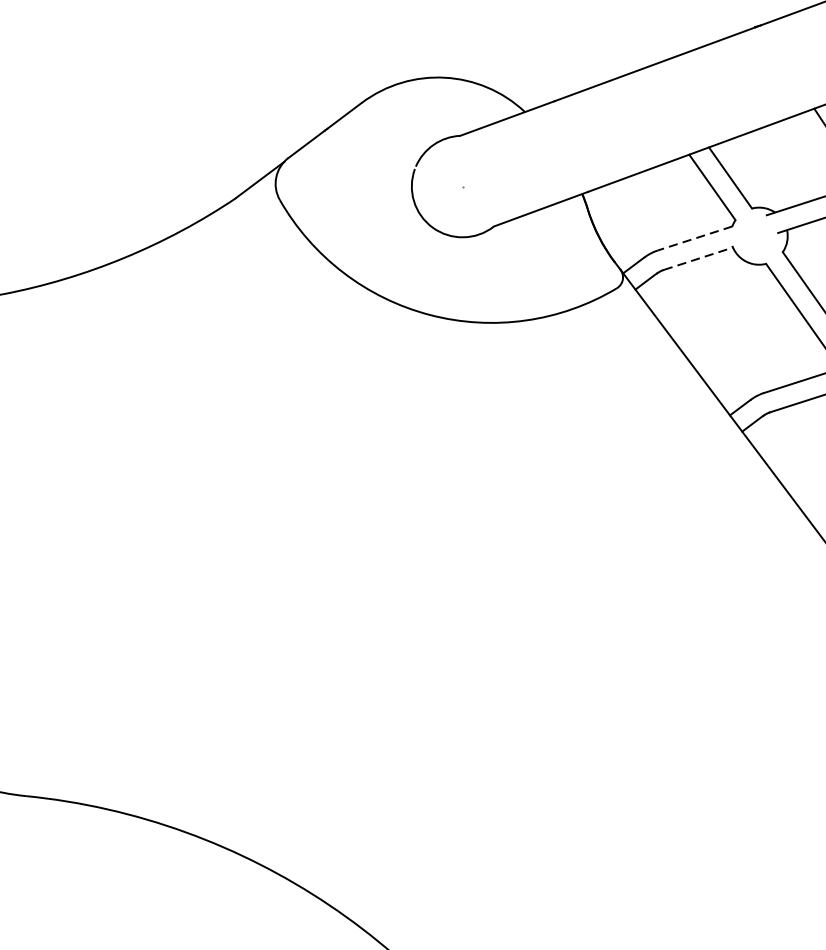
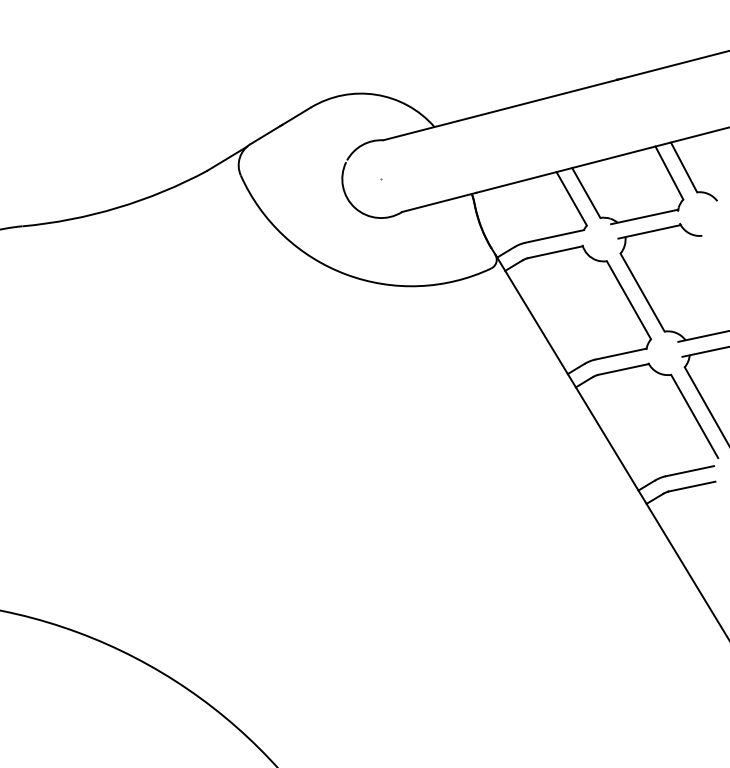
line: (694, 238) -> (554, 236), dashed -> solid
line: (698, 259) -> (555, 252), dashed -> solid

